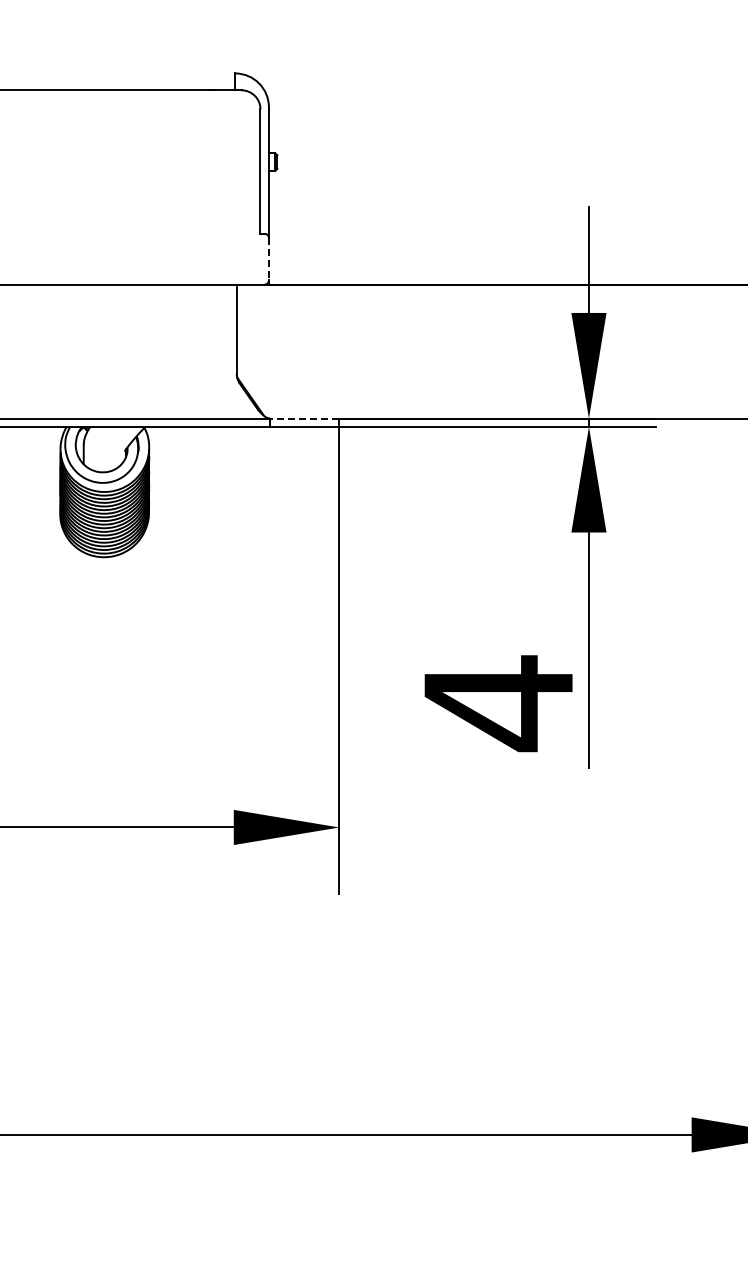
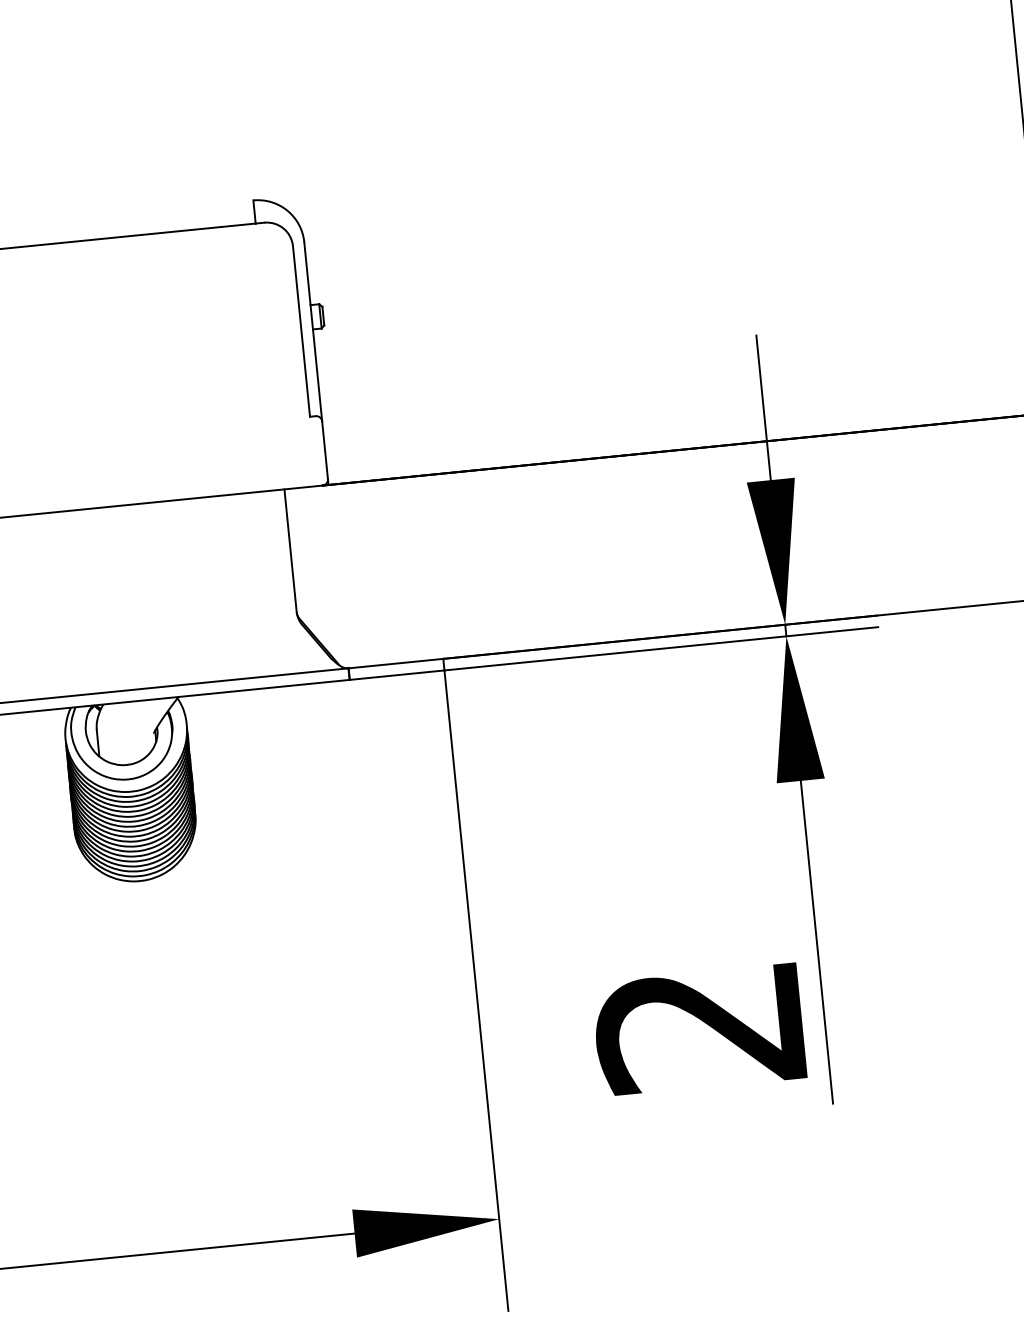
line: (268, 259) -> (324, 450), dashed -> solid
line: (304, 418) -> (395, 663), dashed -> solid
text: (497, 703) -> (698, 1027), 4 -> 2

